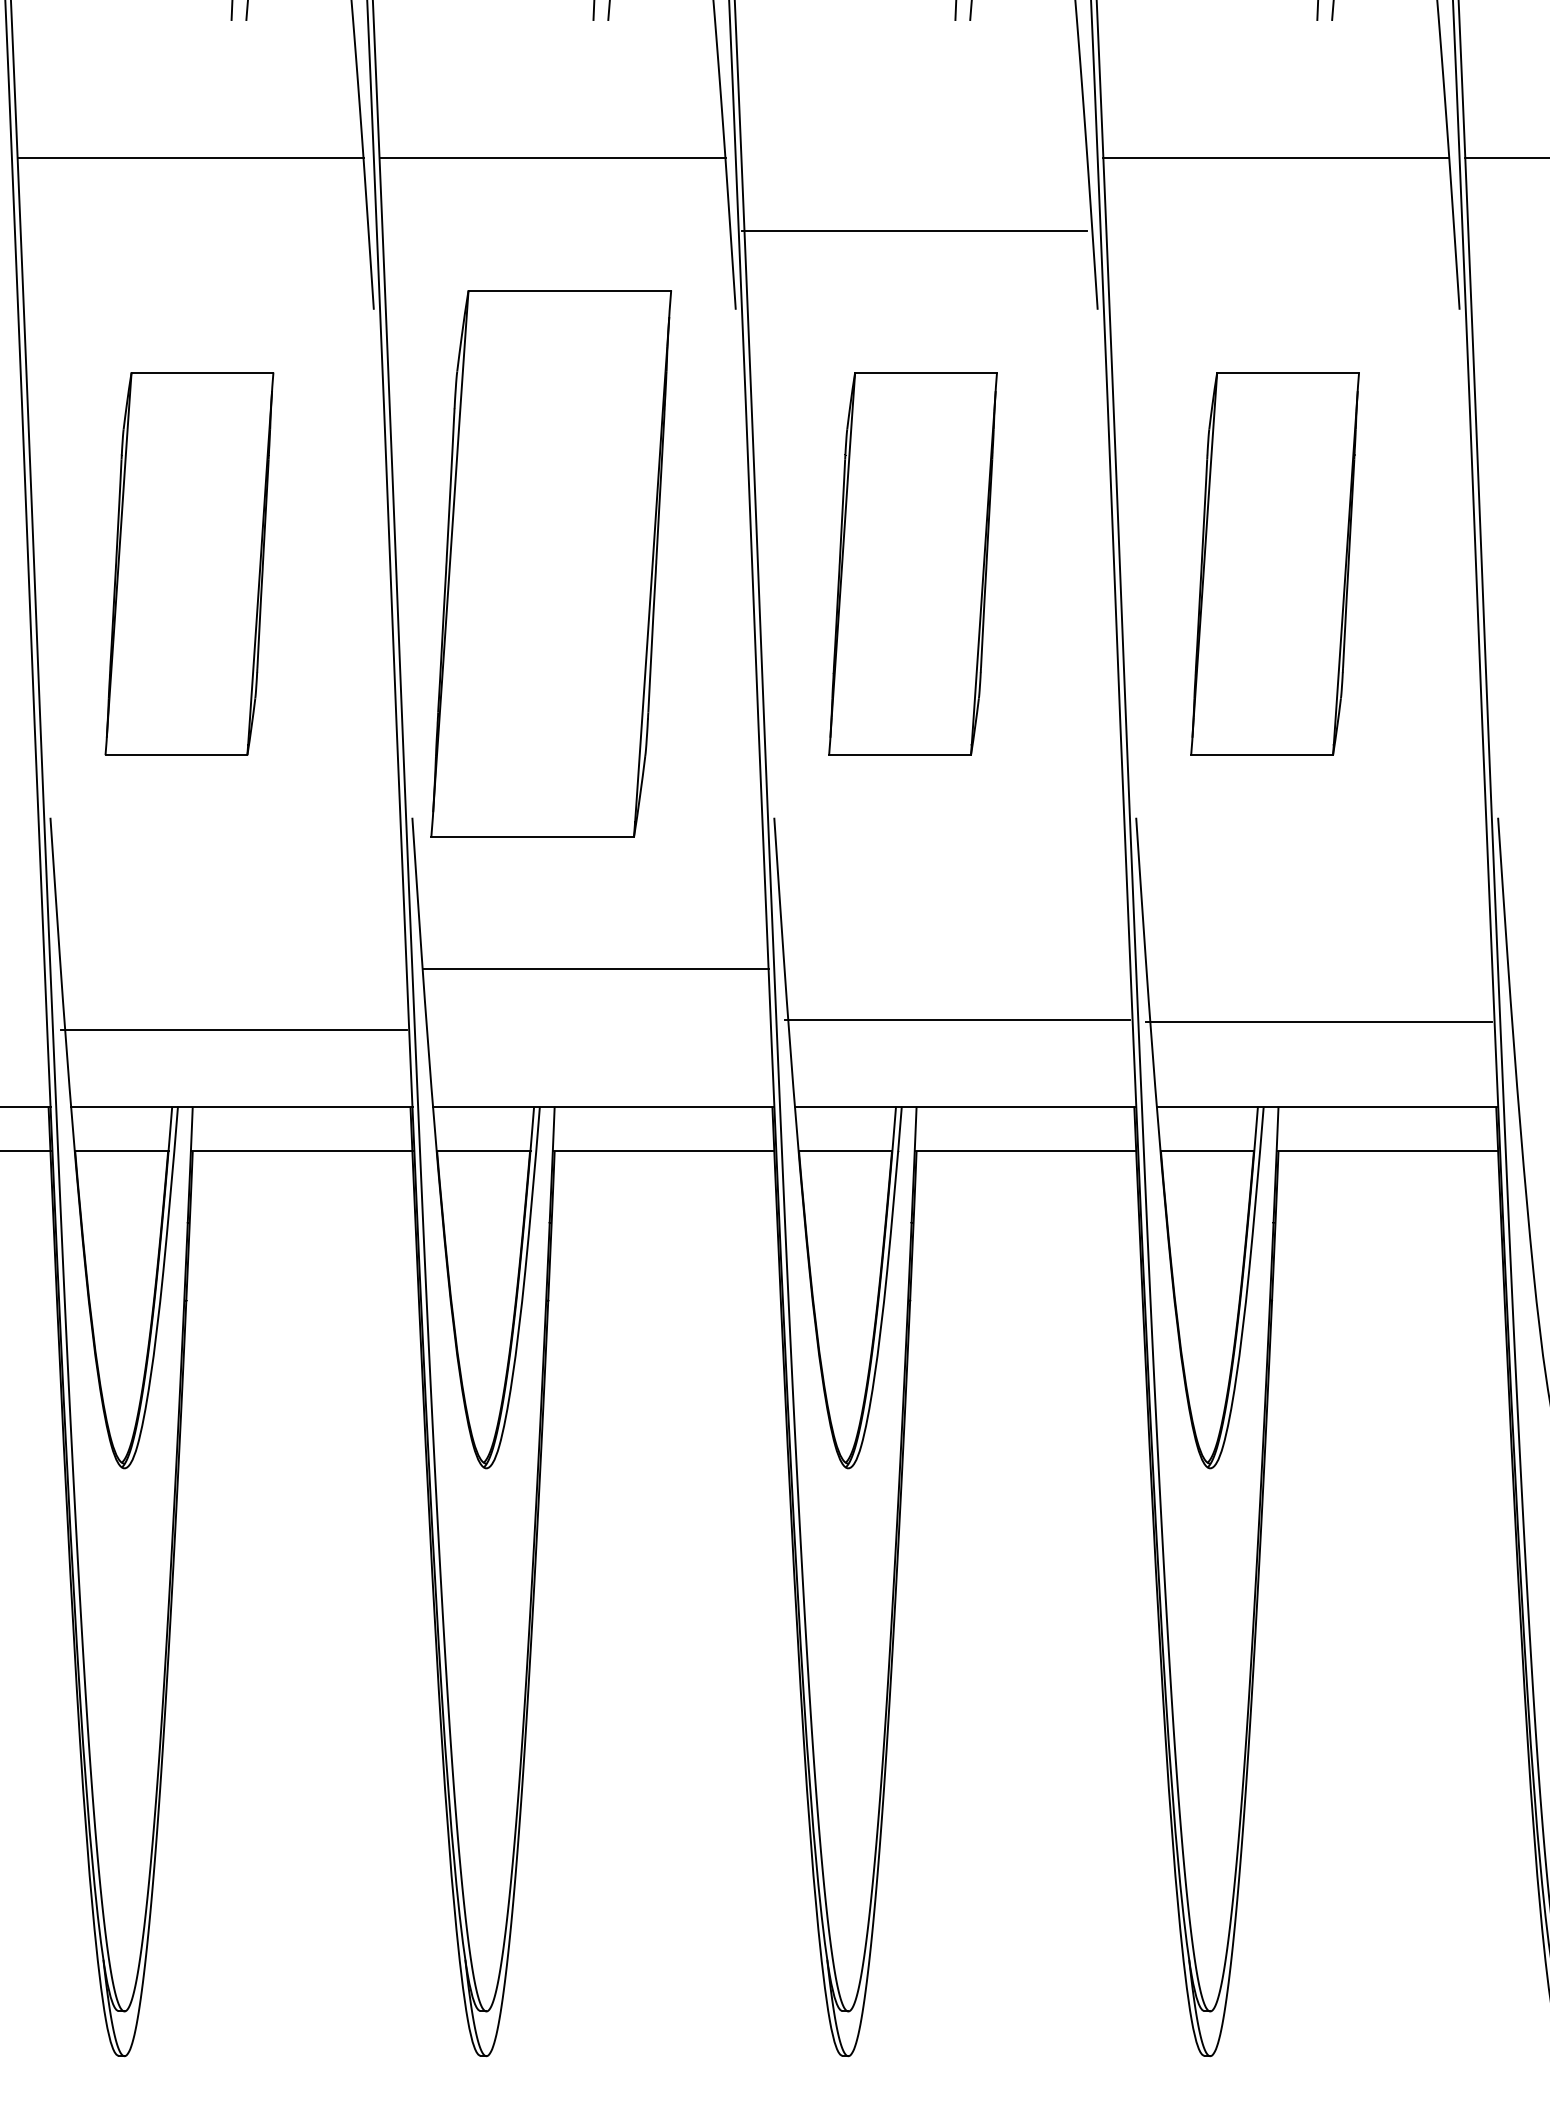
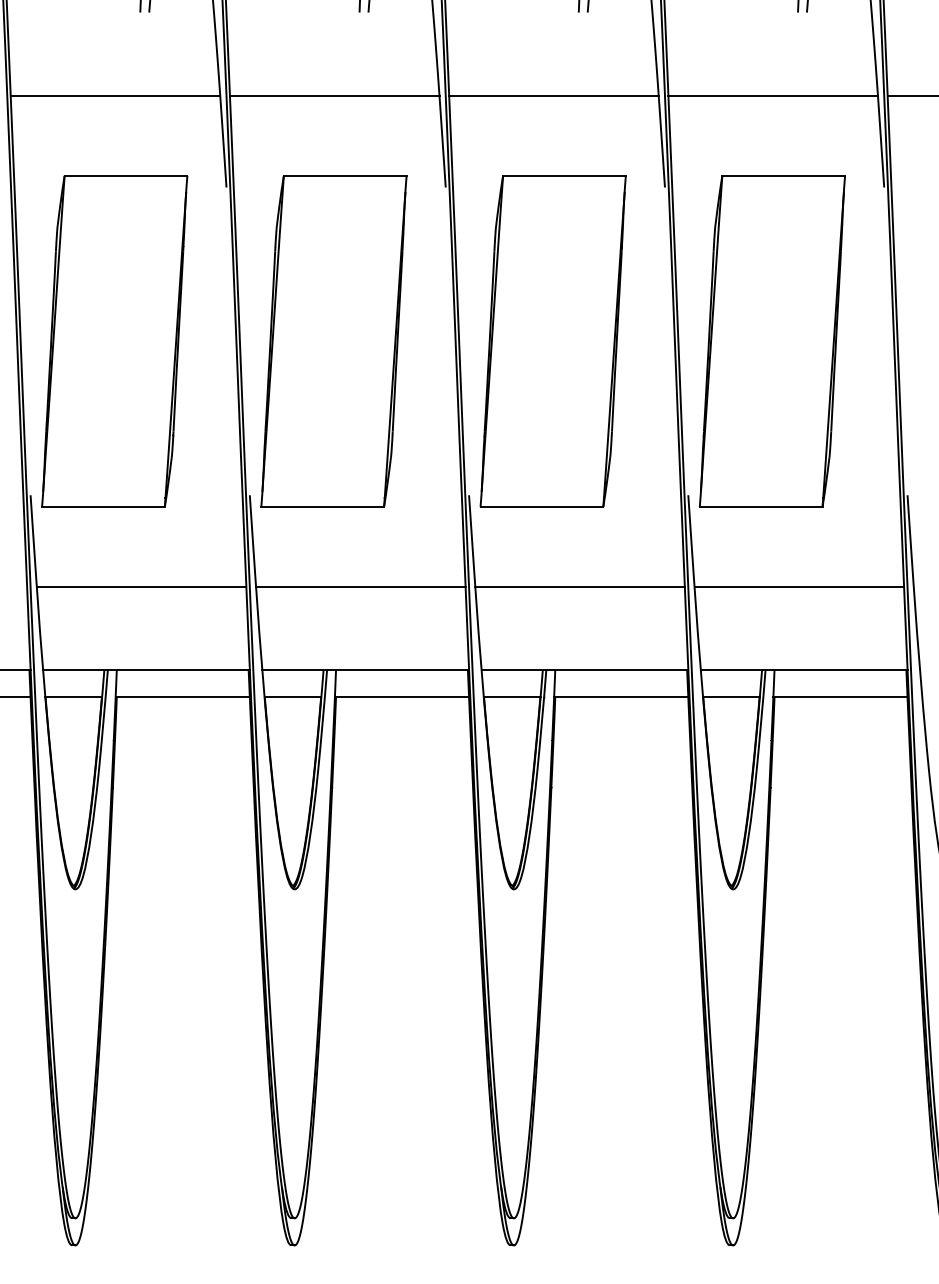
line: (913, 230) -> (553, 95), moved
part: (188, 563) -> (114, 341), size x1.43
part: (912, 563) -> (552, 341), size x1.43
part: (1275, 563) -> (772, 341), size x1.43
line: (956, 1019) -> (579, 586), moved
line: (1319, 1021) -> (799, 586), moved
line: (233, 1029) -> (141, 586), moved

